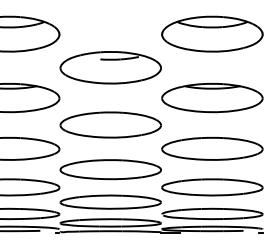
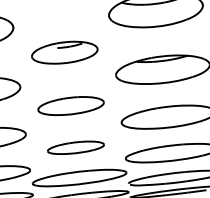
part: (110, 67) -> (64, 52), size x0.7
part: (110, 124) -> (70, 105), size x0.7
part: (110, 169) -> (75, 147), size x0.6

